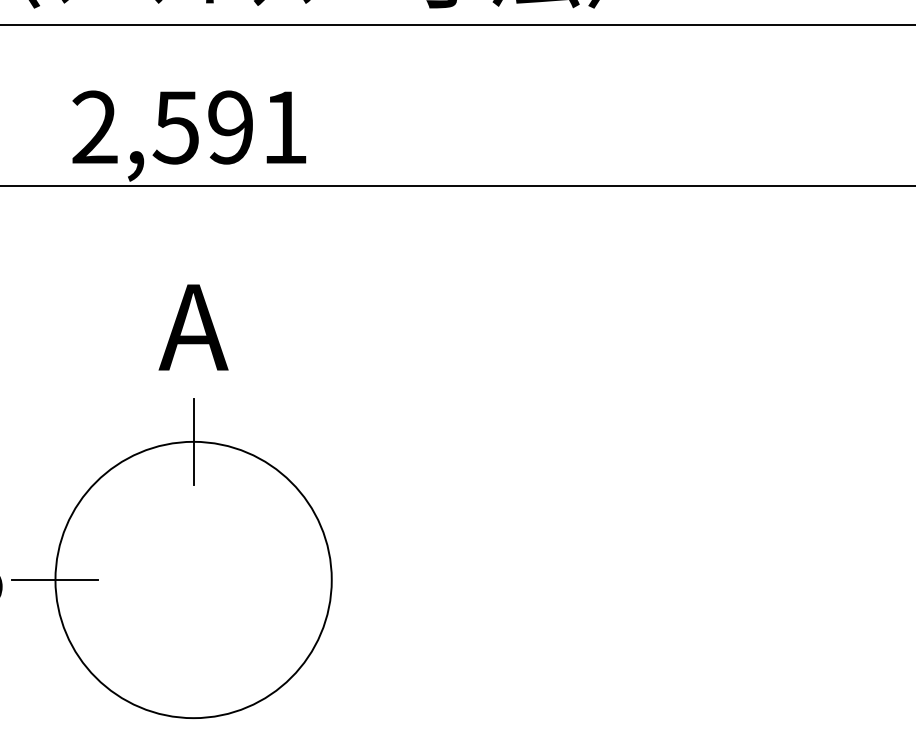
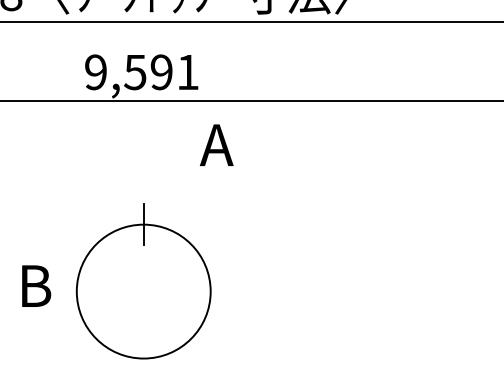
text: (94, 127) -> (95, 72), 2,591 -> 9,591
text: (193, 325) -> (216, 144), moved
line: (54, 579) -> (76, 291), removed

